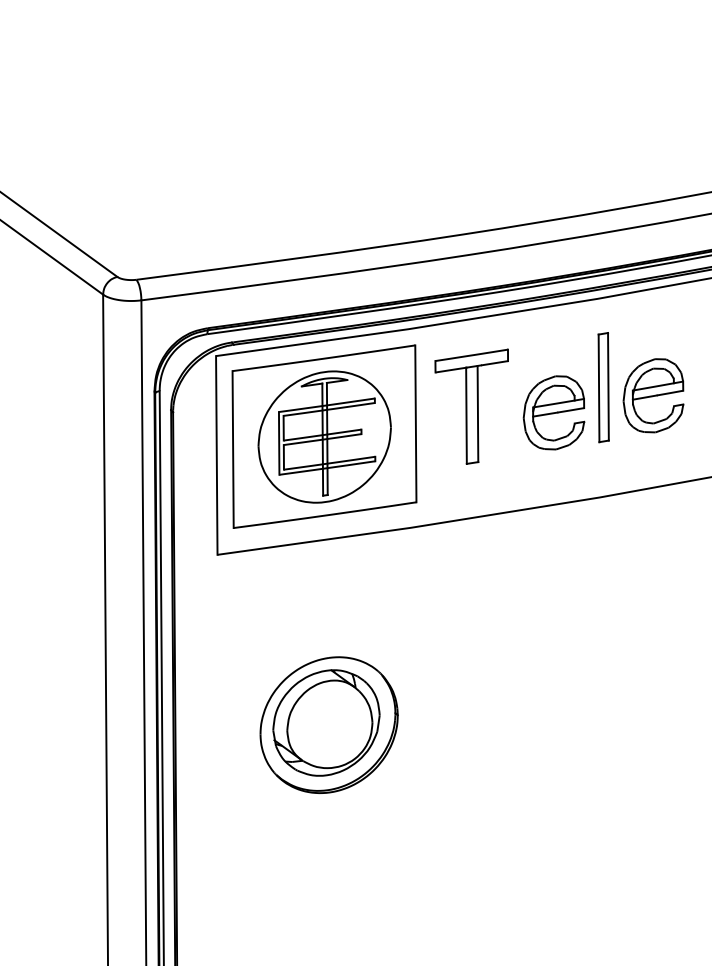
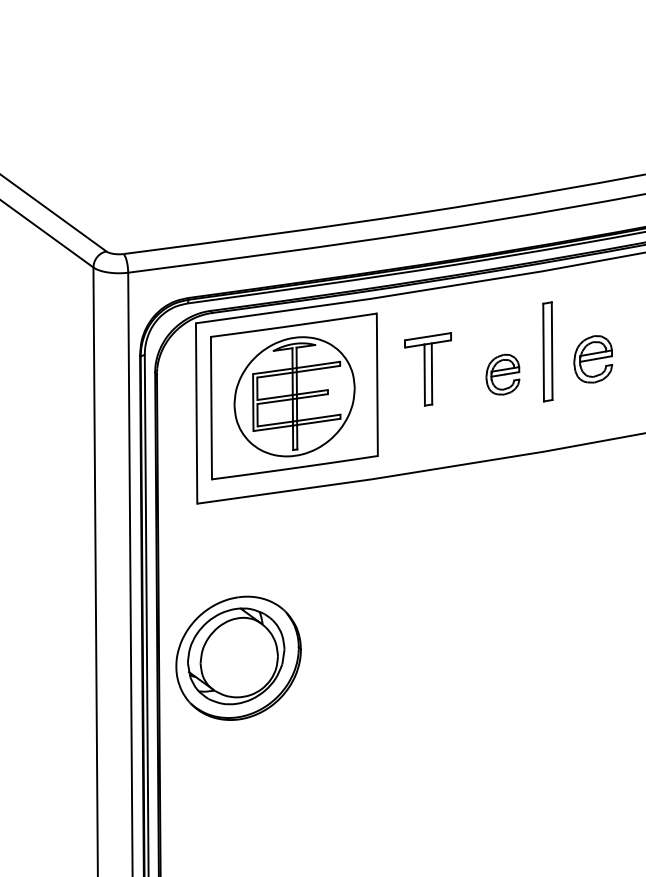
part: (653, 395) -> (593, 359), size x0.7
part: (471, 406) -> (427, 369), size x0.7
part: (553, 412) -> (502, 374), size x0.6
part: (329, 724) -> (238, 657), moved

